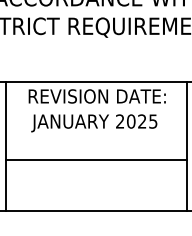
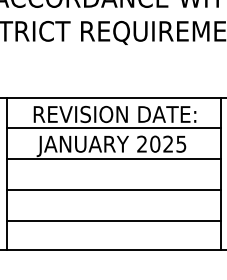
line: (96, 108) -> (114, 128), added
line: (96, 134) -> (114, 159), added
line: (96, 186) -> (114, 221), added

